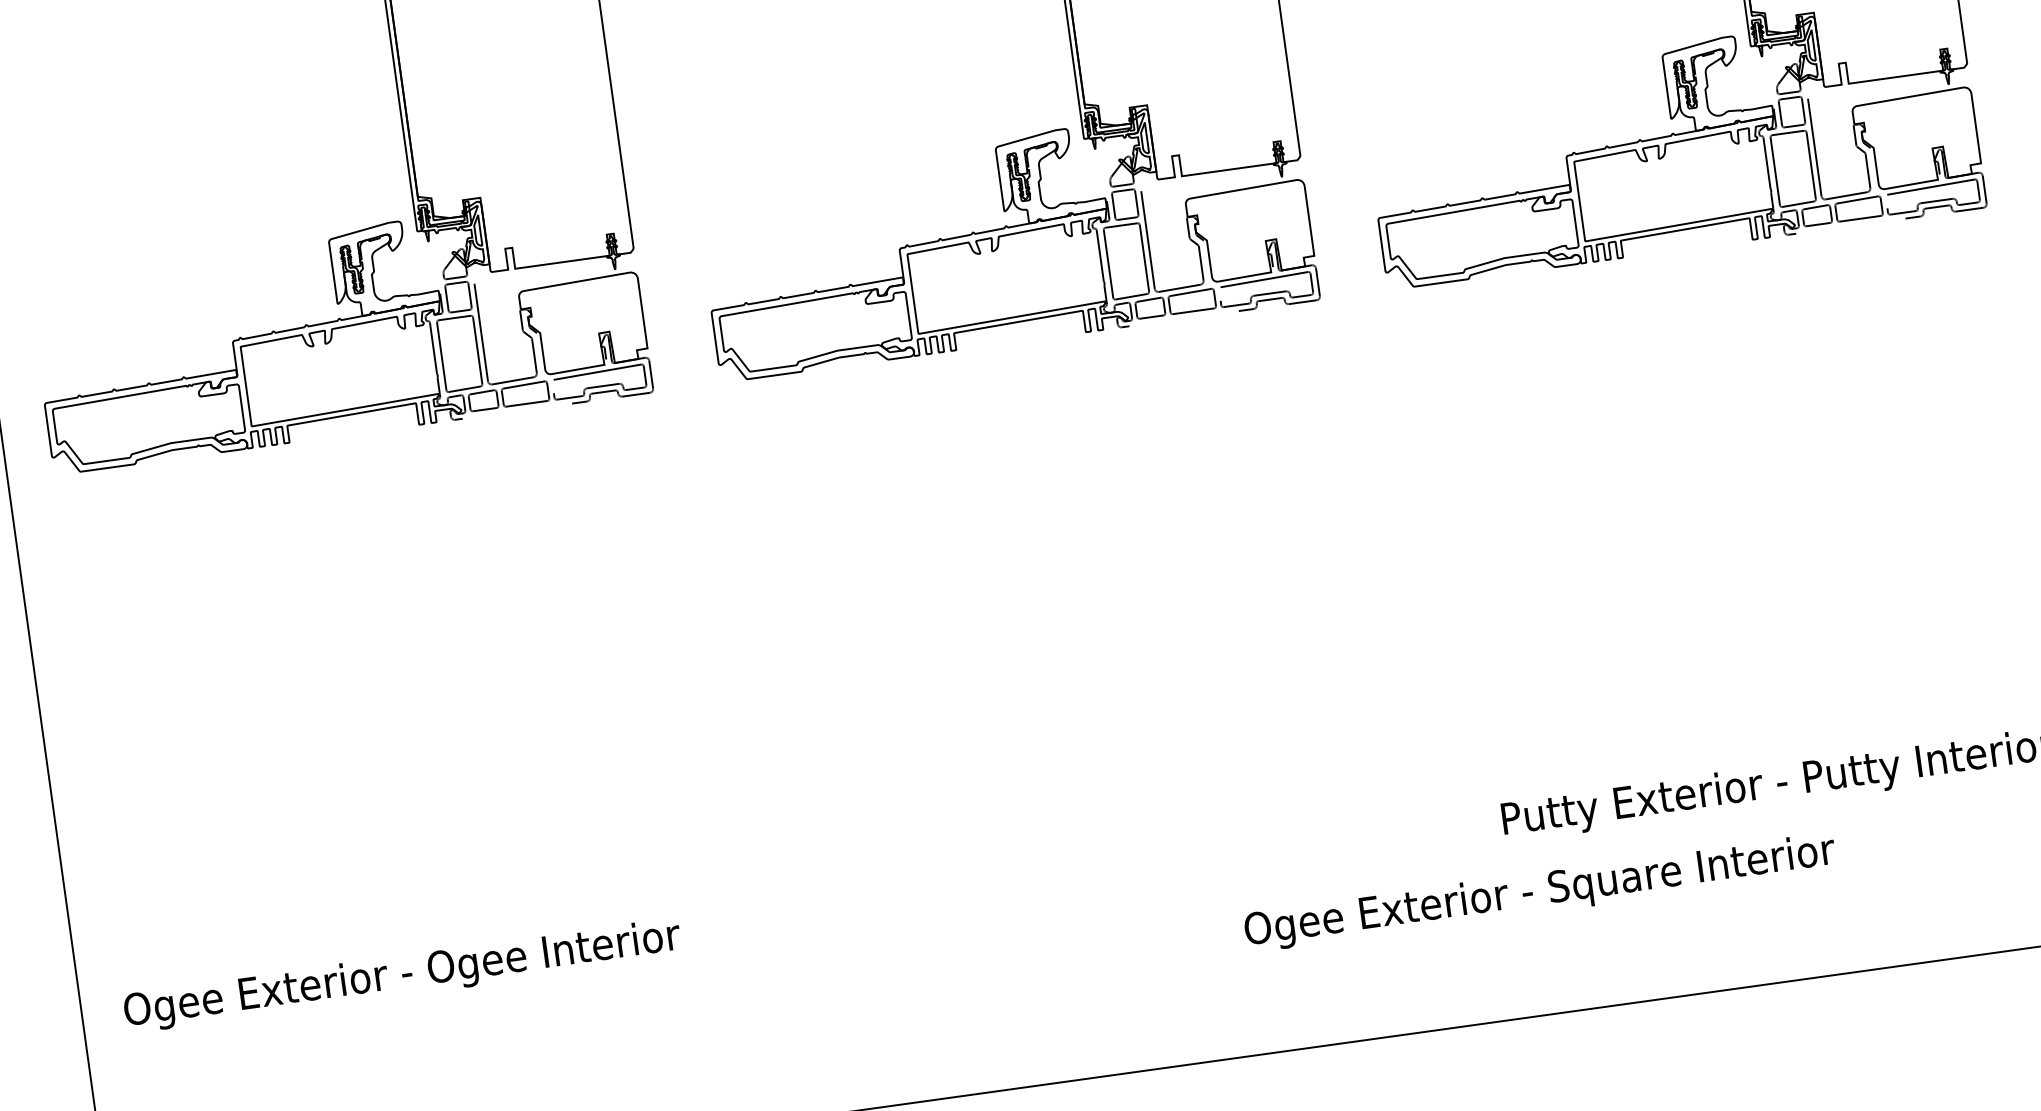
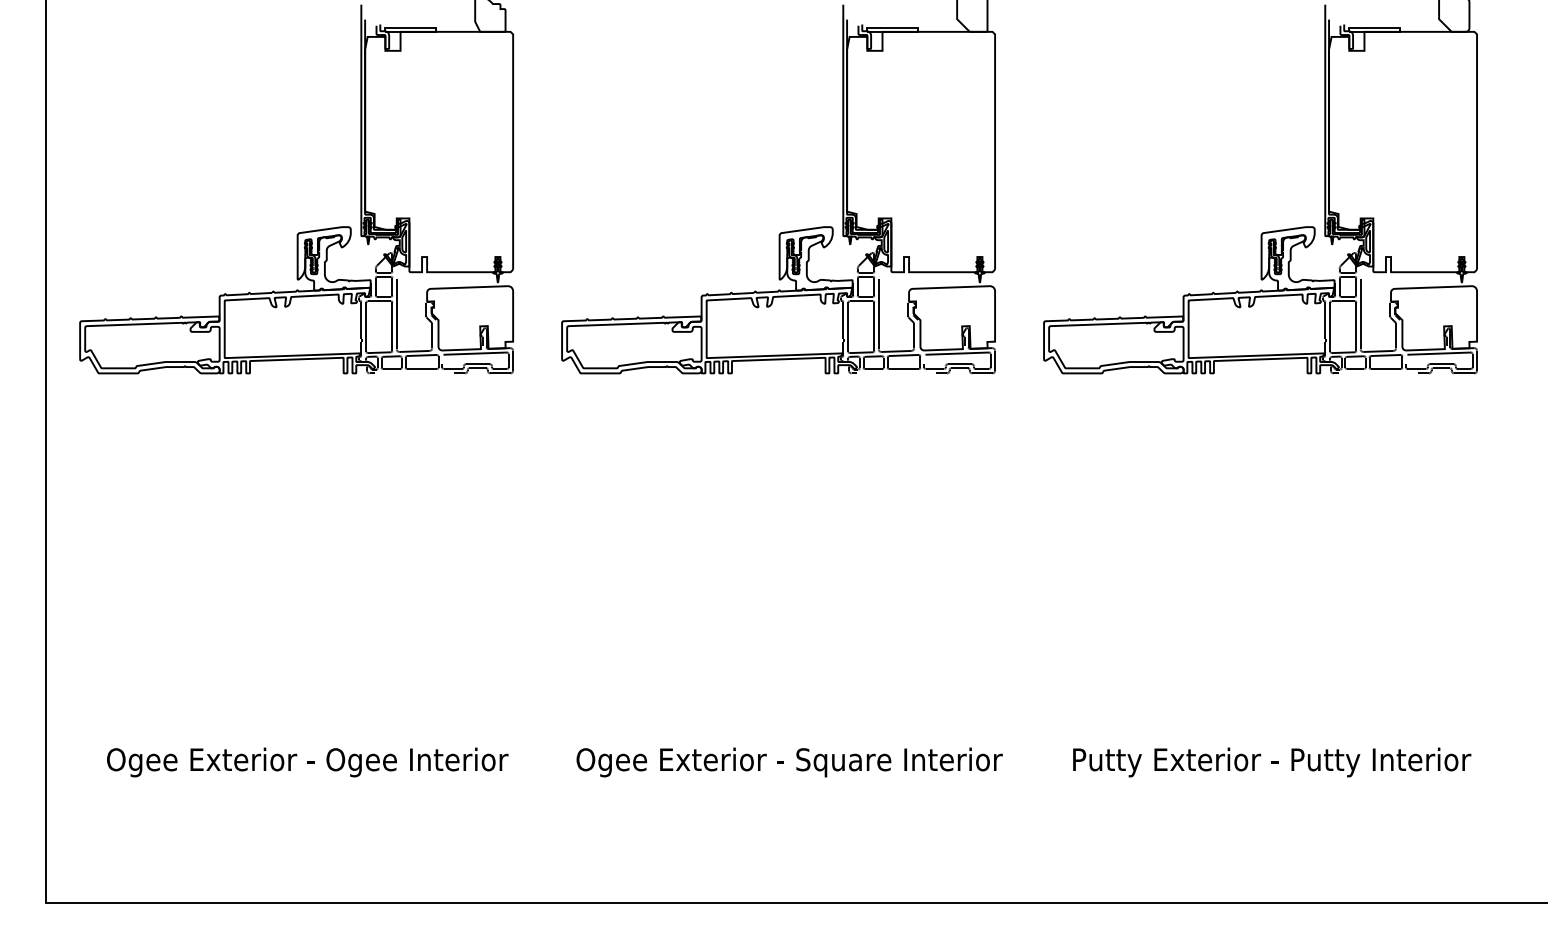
text: (1540, 892) -> (789, 762), moved
text: (402, 975) -> (307, 762), moved

